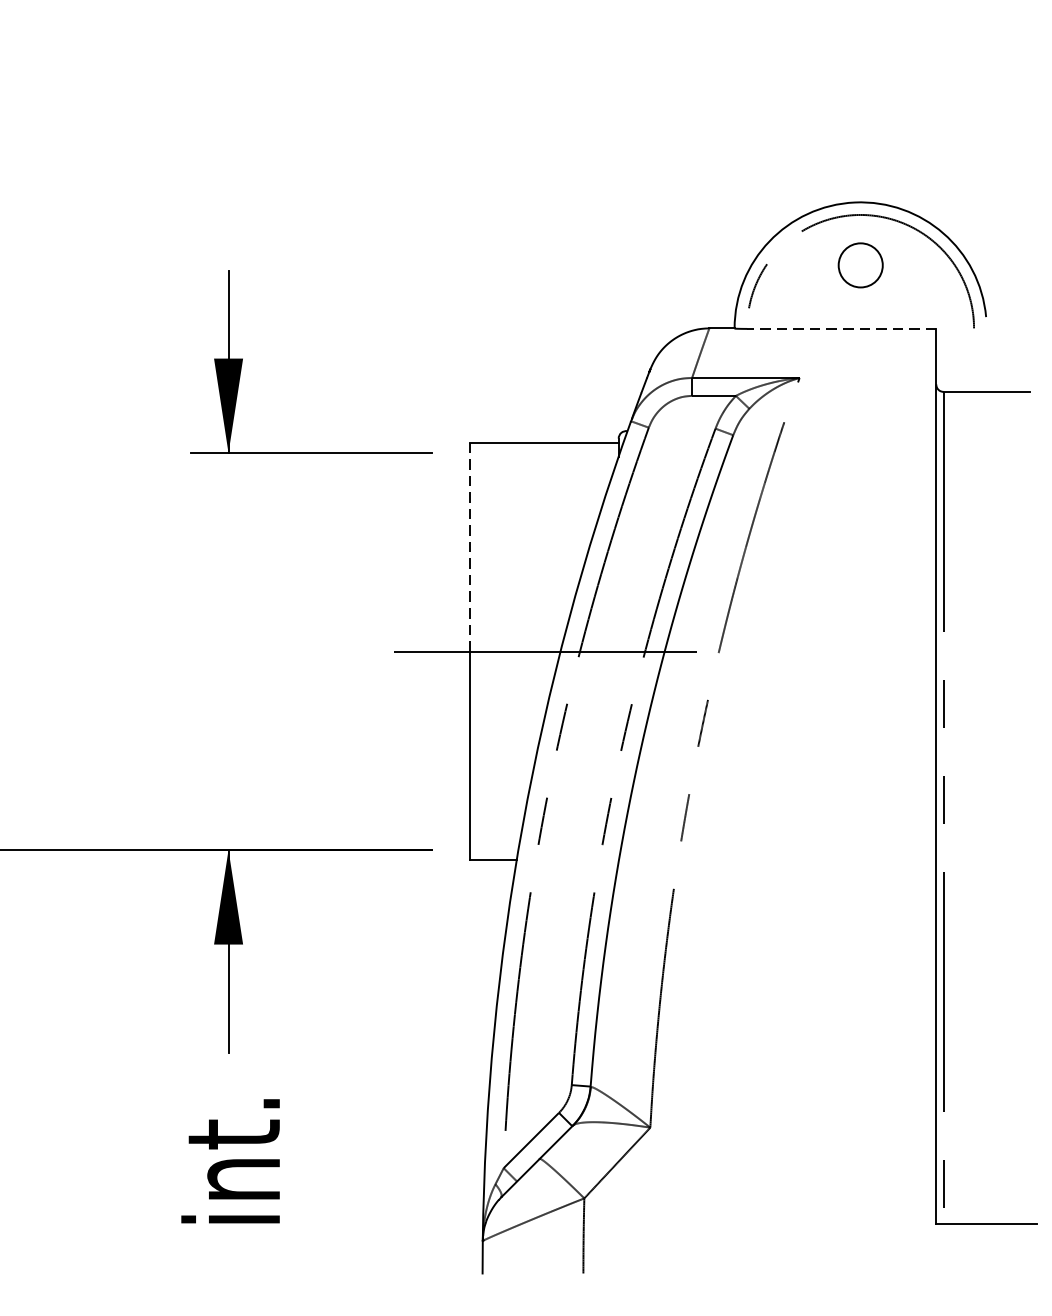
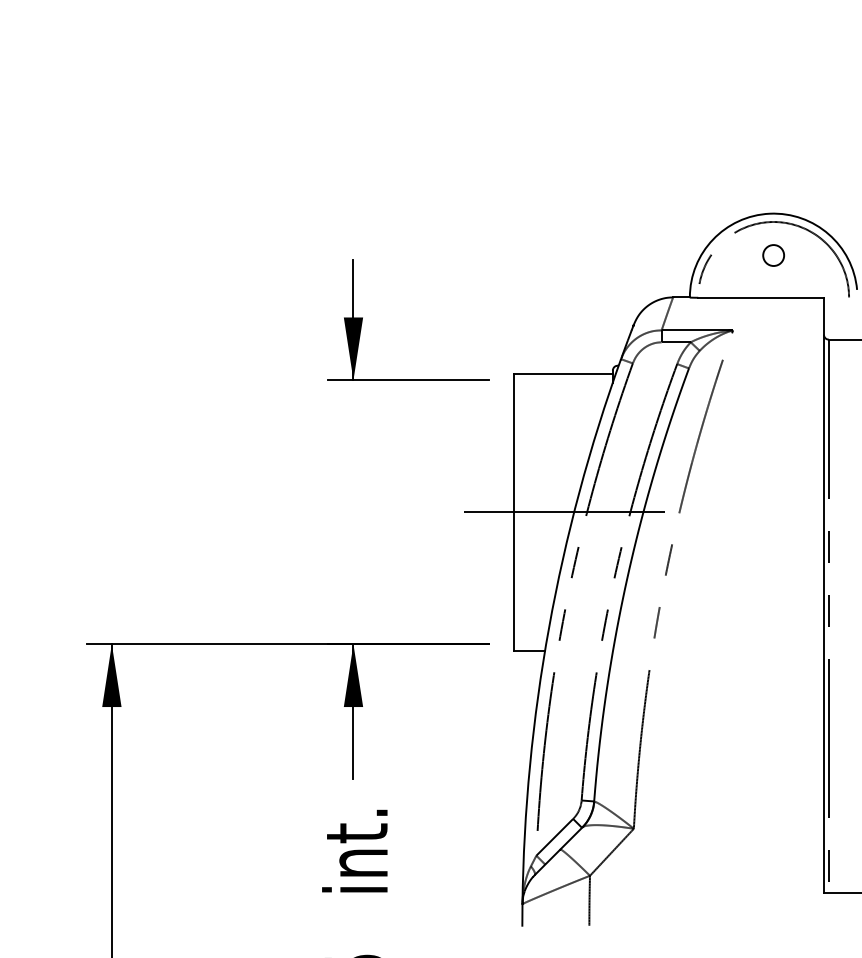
circle: (860, 265) -> (773, 255), size x0.71
line: (842, 328) -> (761, 297), dashed -> solid
line: (469, 546) -> (513, 442), dashed -> solid

